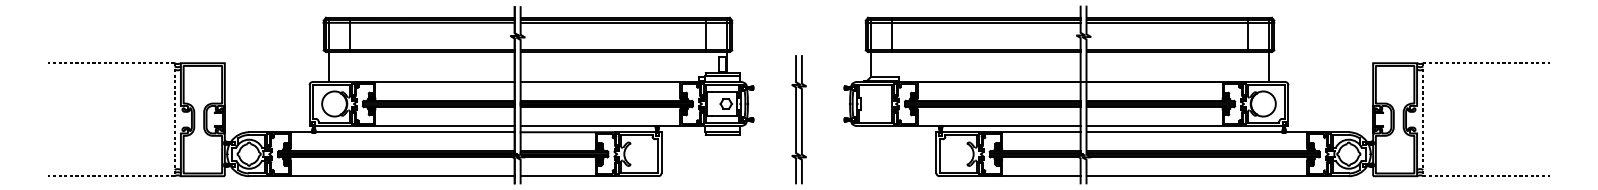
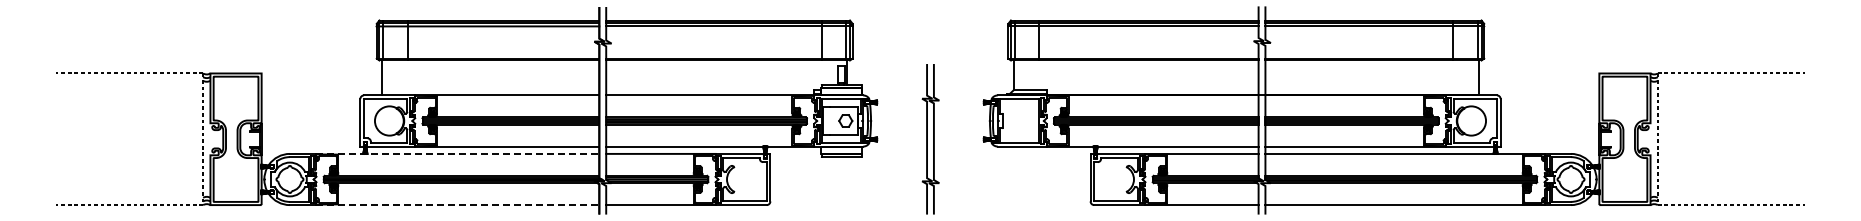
line: (393, 131) -> (458, 153), solid -> dashed
line: (393, 176) -> (458, 205), solid -> dashed

